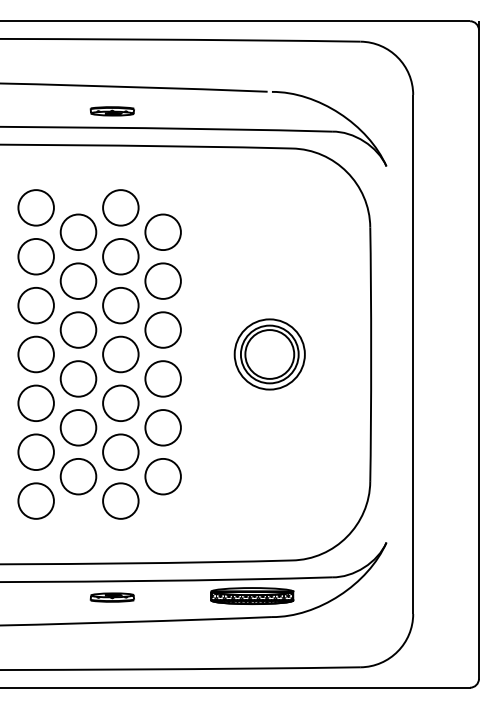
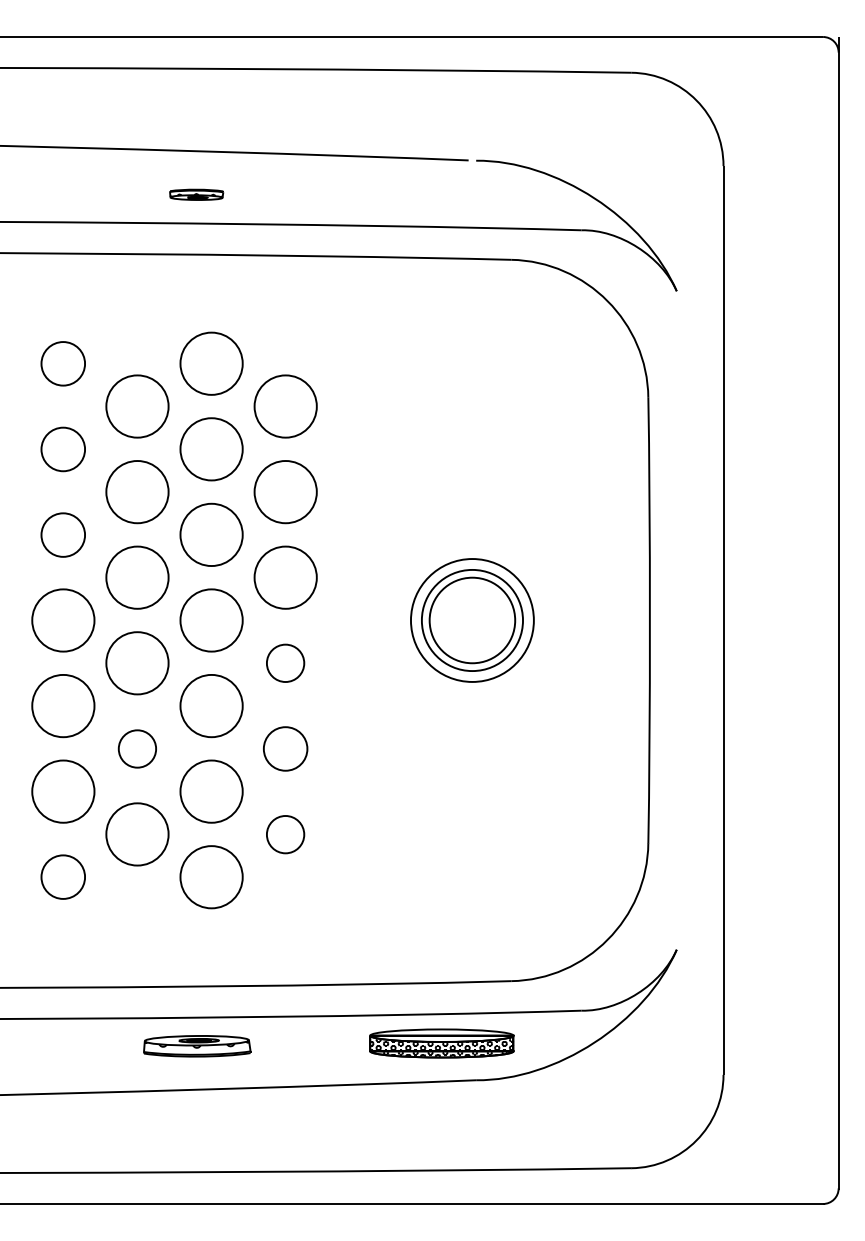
part: (111, 111) -> (195, 195), size x0.7
part: (35, 207) -> (62, 363), size x0.7
part: (35, 256) -> (62, 448), size x0.7
part: (35, 305) -> (62, 534), size x0.7
part: (162, 378) -> (284, 662), size x0.6
part: (78, 427) -> (137, 748), size x0.6
part: (162, 427) -> (284, 748), size x0.7
part: (162, 476) -> (284, 834), size x0.6
part: (35, 500) -> (62, 876), size x0.7
part: (111, 597) -> (195, 1045), size x1.4

